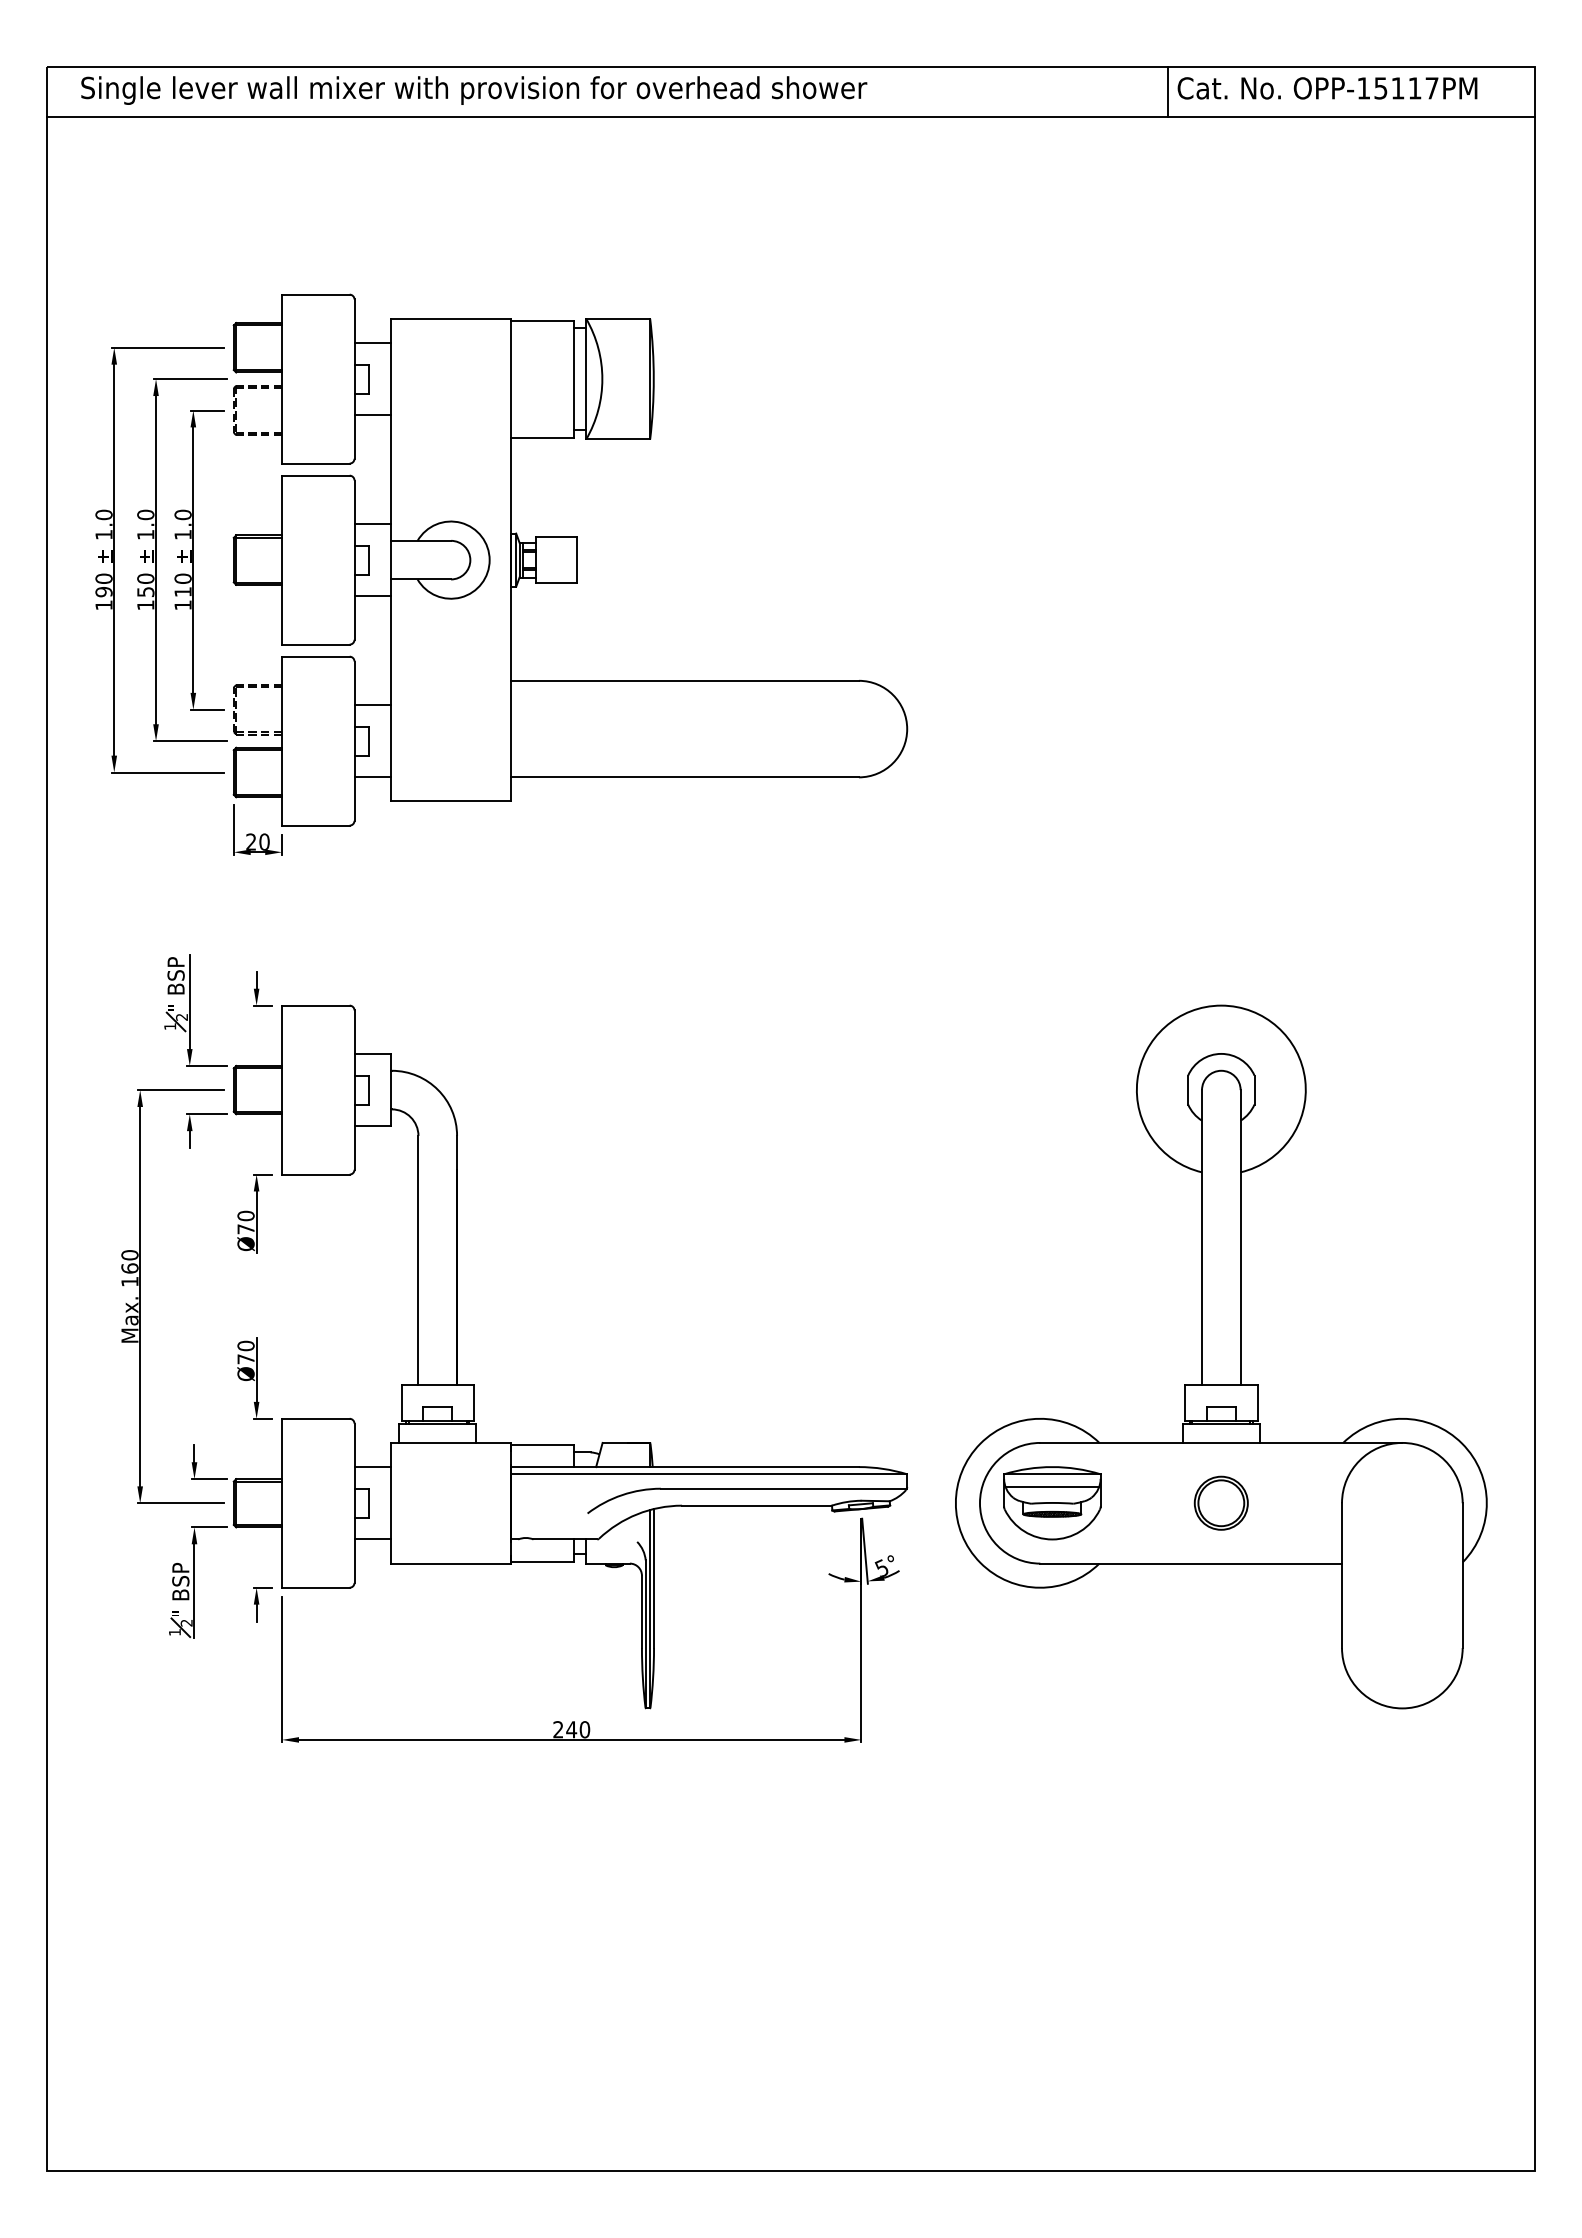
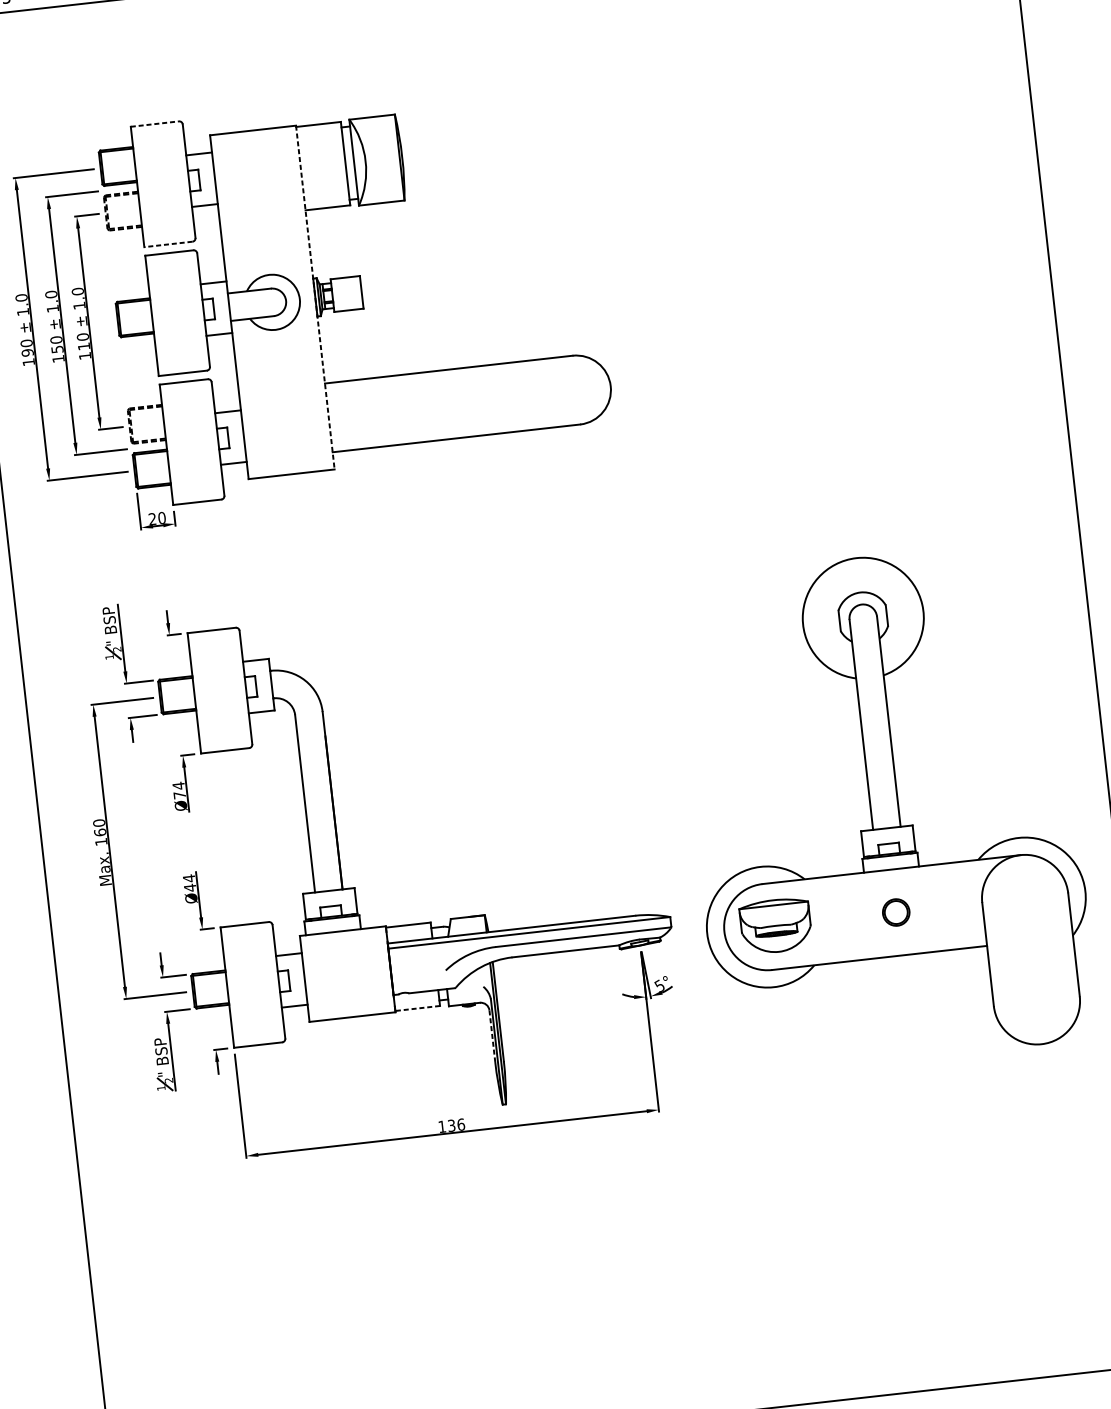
line: (315, 294) -> (154, 124), solid -> dashed
line: (315, 463) -> (168, 244), solid -> dashed
line: (511, 560) -> (315, 297), solid -> dashed
text: (245, 1215) -> (178, 785), Ø70 -> Ø74
text: (245, 1352) -> (189, 883), Ø70 -> Ø44
line: (1052, 1487) -> (774, 914), removed
part: (1220, 1502) -> (895, 912), size x0.7
line: (542, 1561) -> (417, 1008), solid -> dashed
line: (641, 1612) -> (492, 1036), solid -> dashed
text: (571, 1729) -> (451, 1125), 240 -> 136

